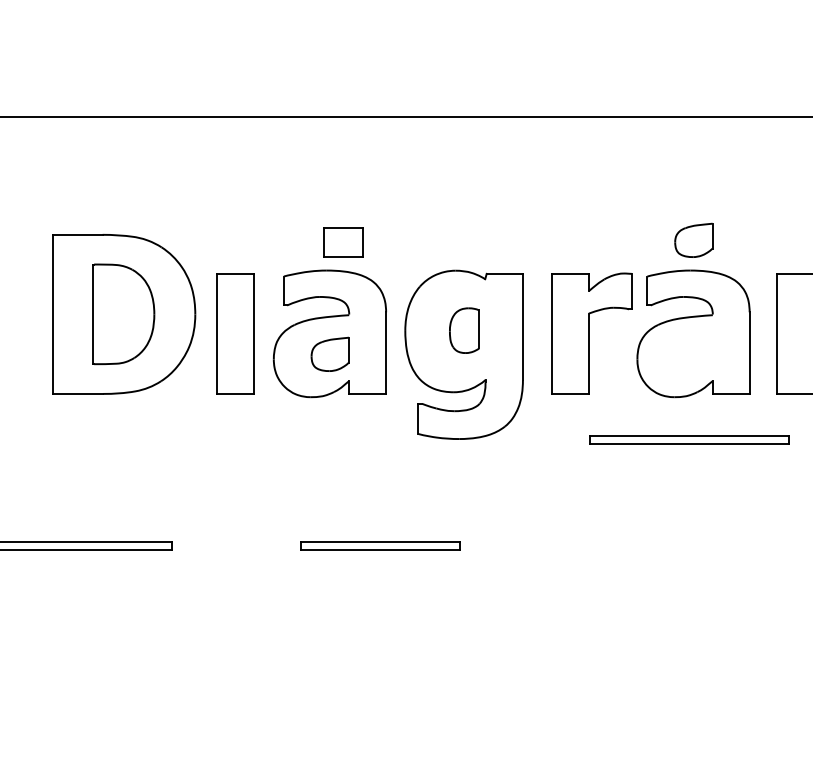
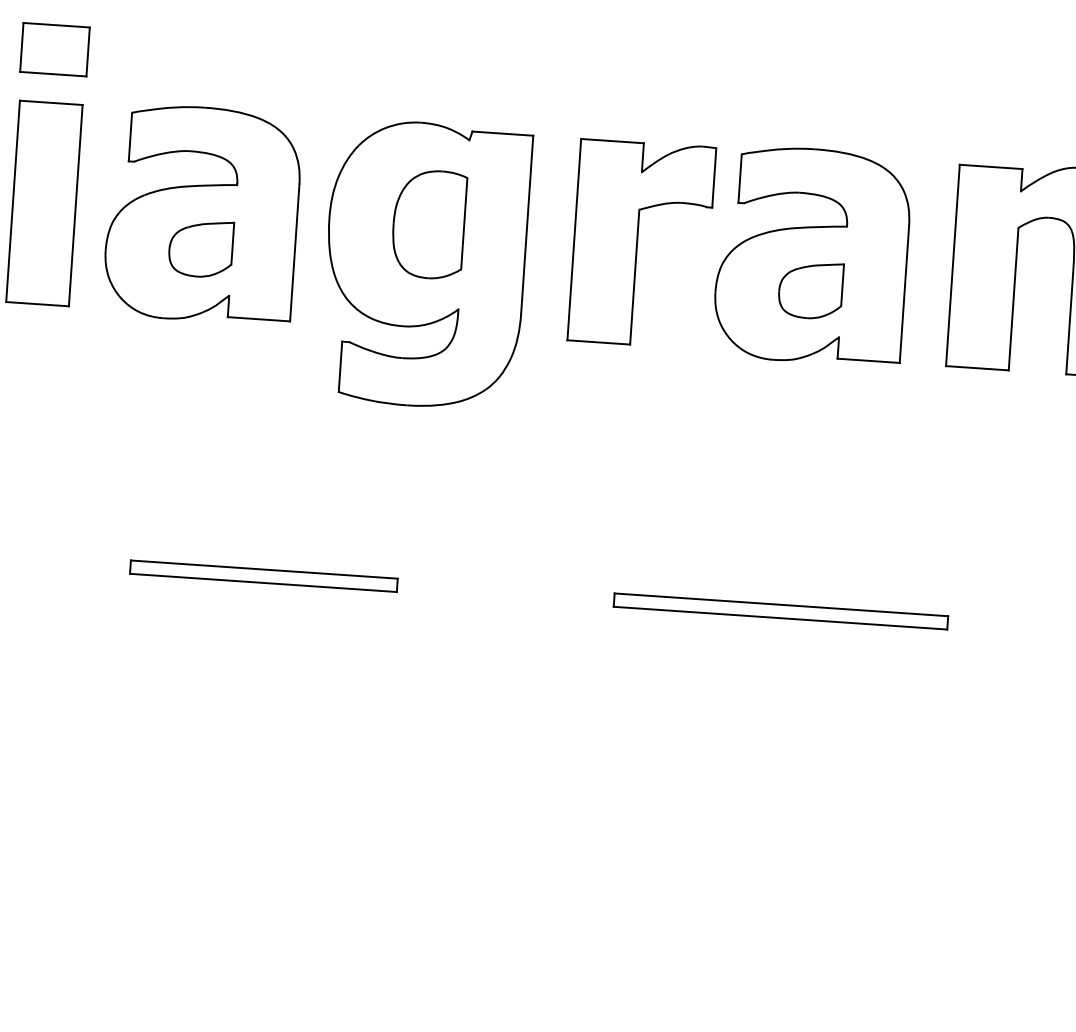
part: (693, 239) -> (810, 288), moved
part: (343, 242) -> (54, 50), moved
part: (464, 330) -> (428, 223), size x1.43
part: (689, 439) -> (781, 610), moved

